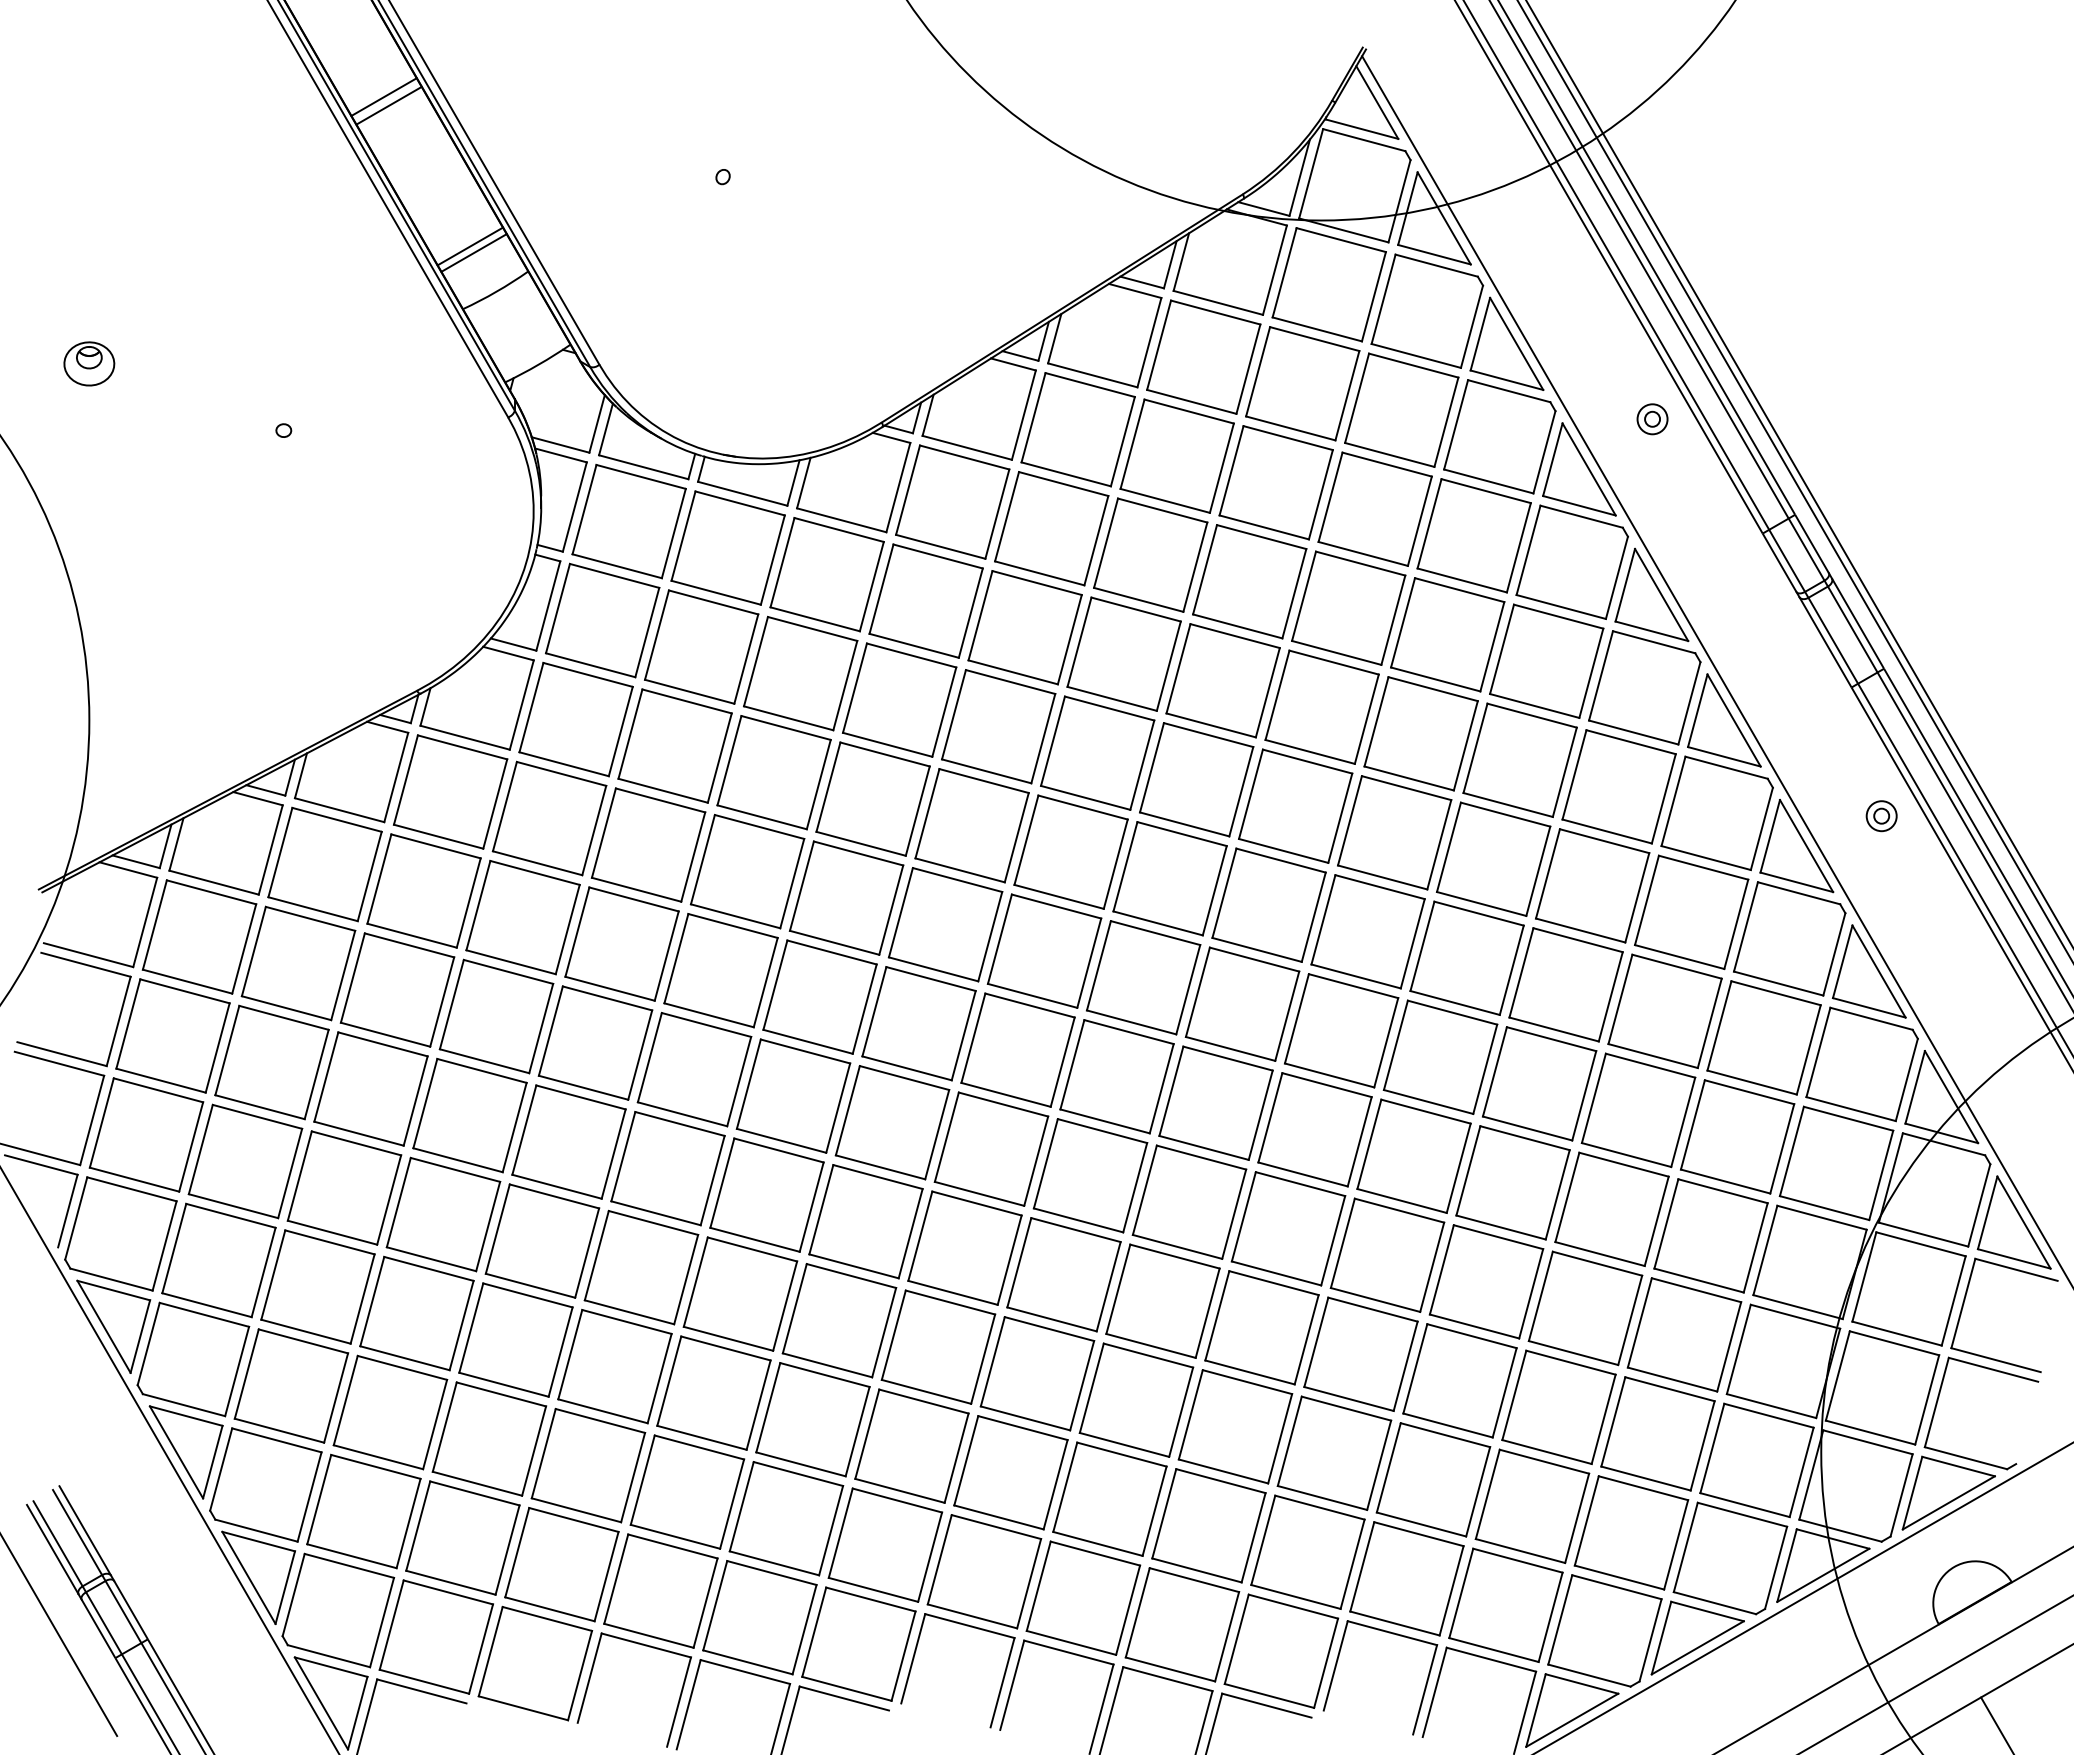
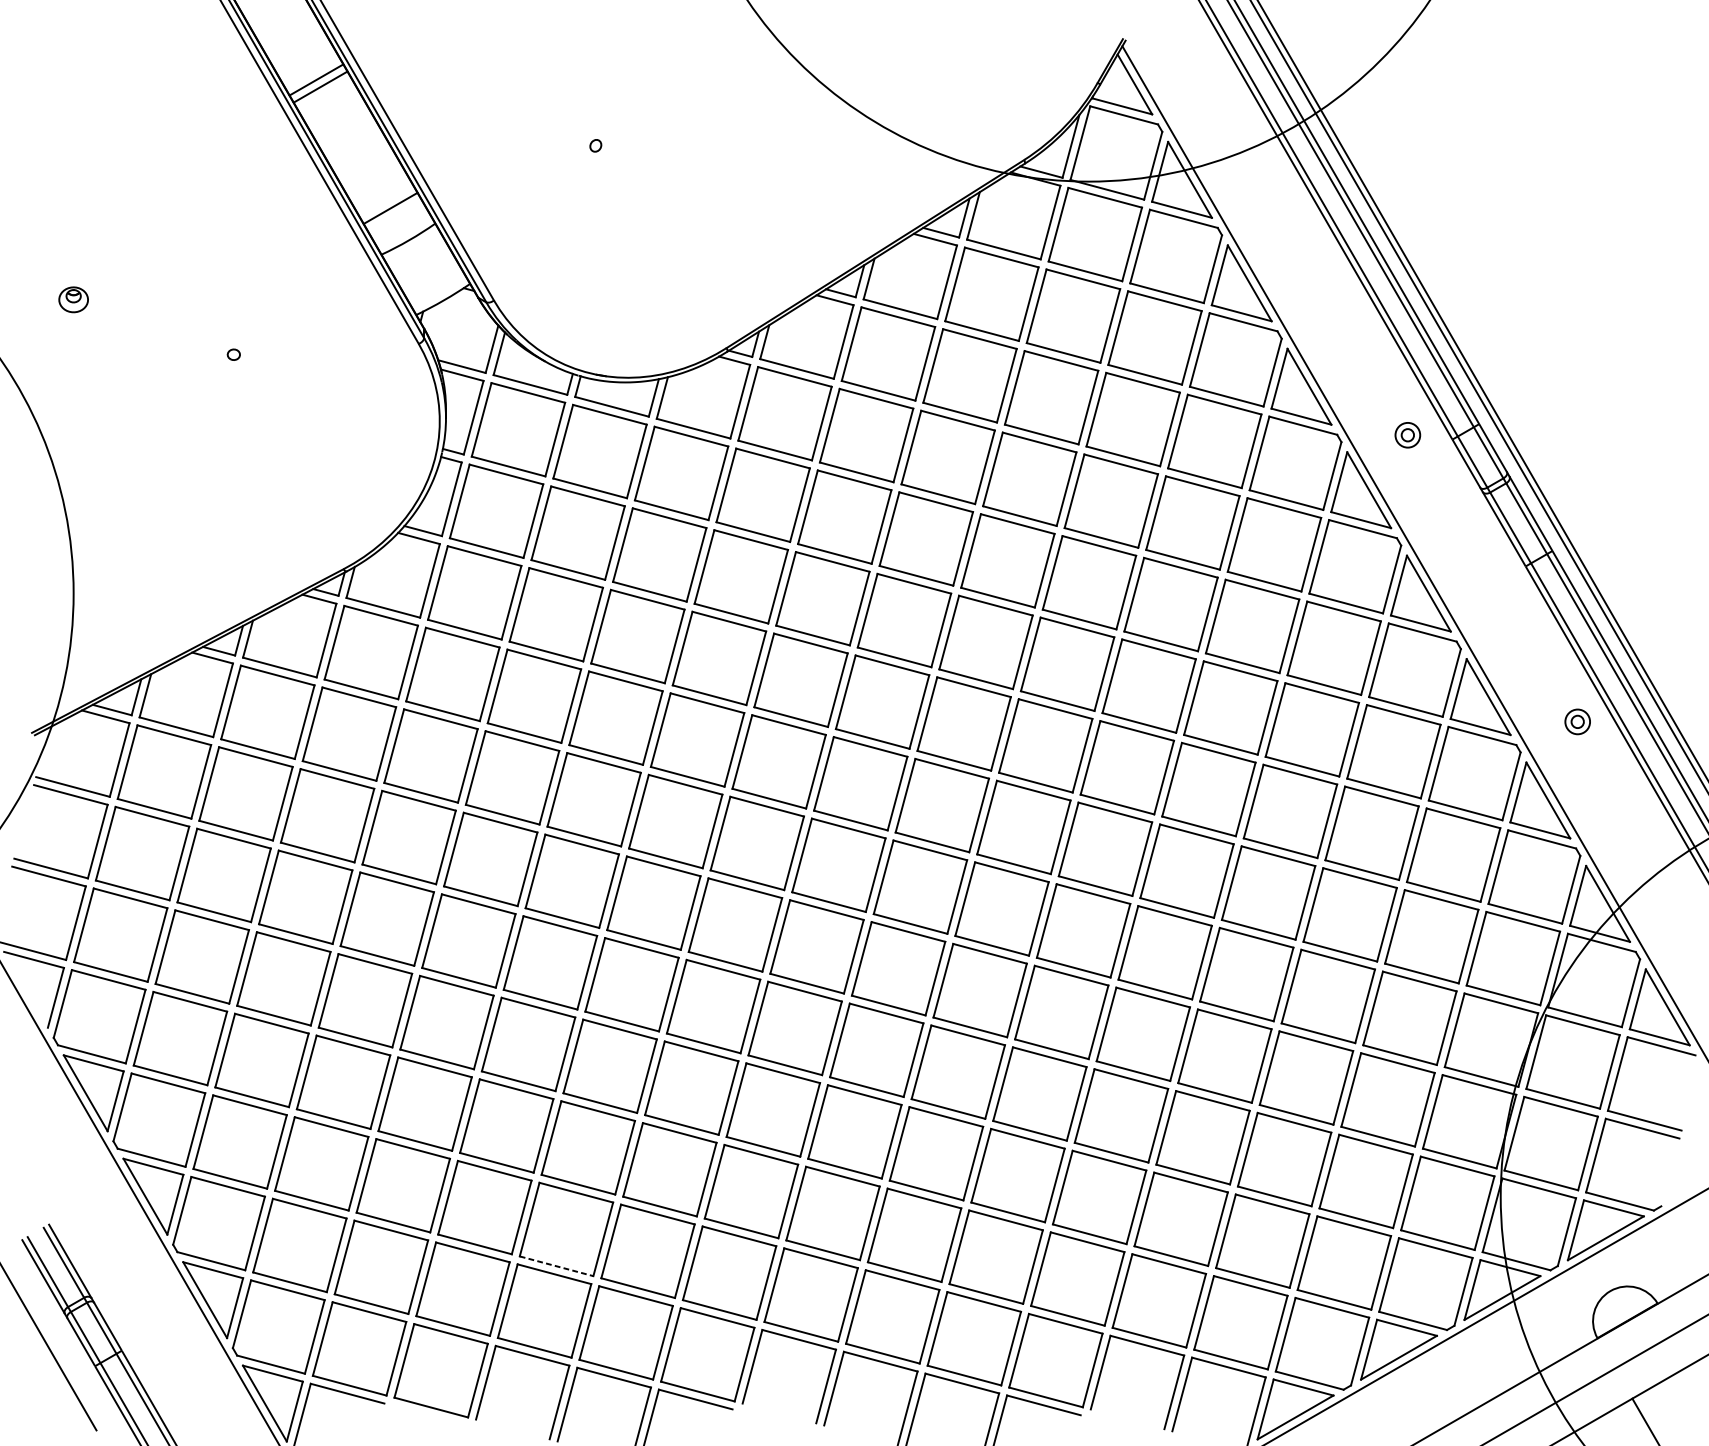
line: (469, 246) -> (386, 203), removed
part: (89, 363) -> (73, 299), size x0.7
part: (1652, 419) -> (1407, 435), moved
part: (1881, 816) -> (1577, 722), moved
line: (675, 1536) -> (556, 1266), solid -> dashed

